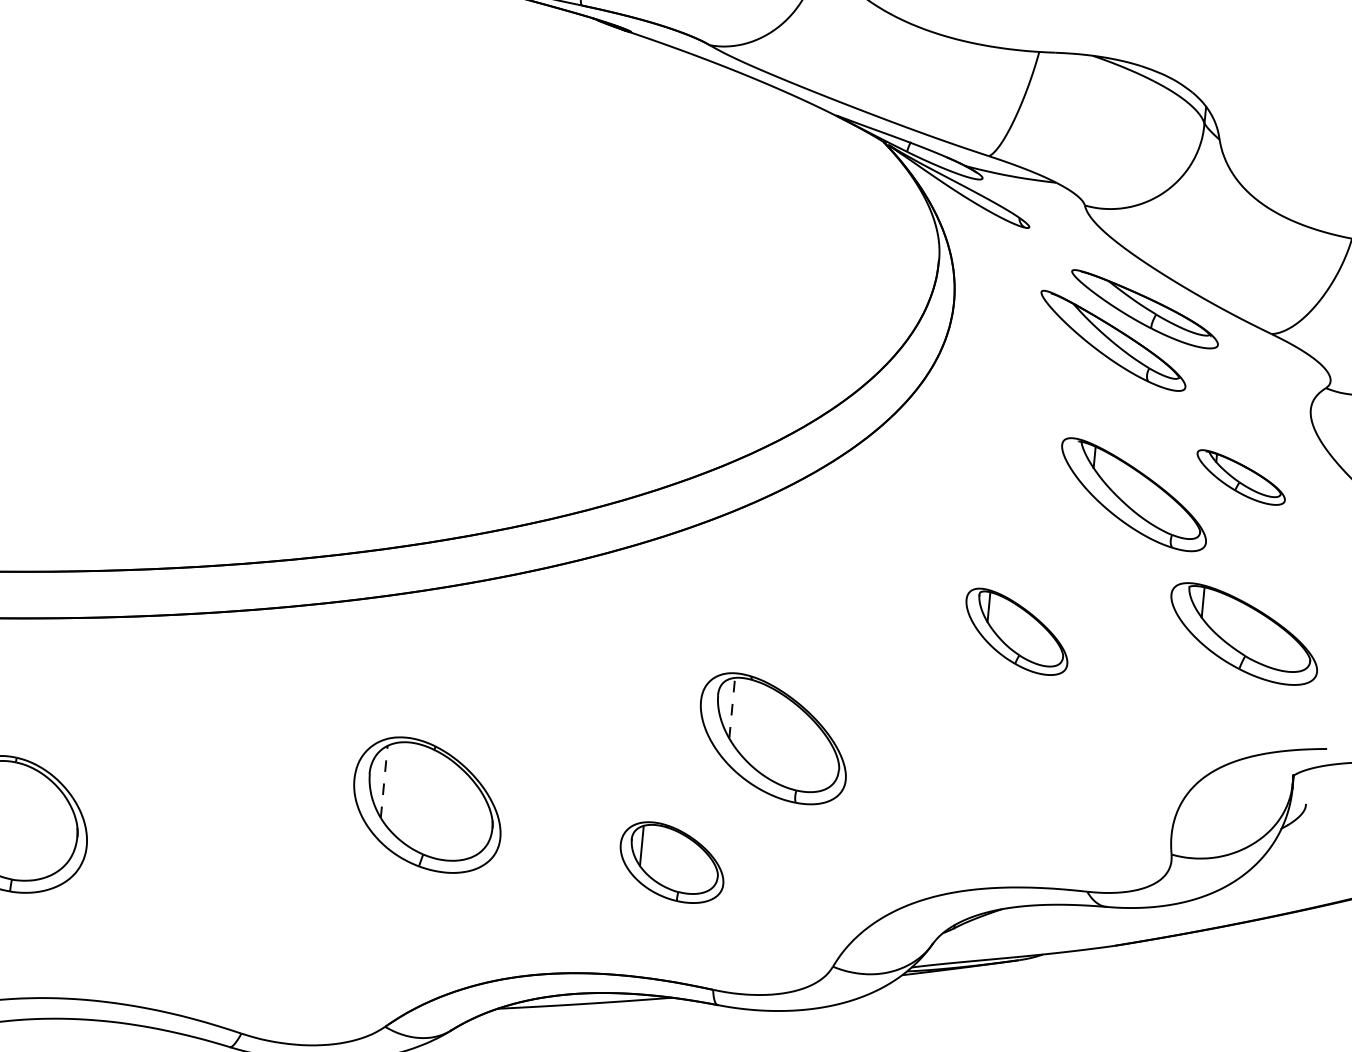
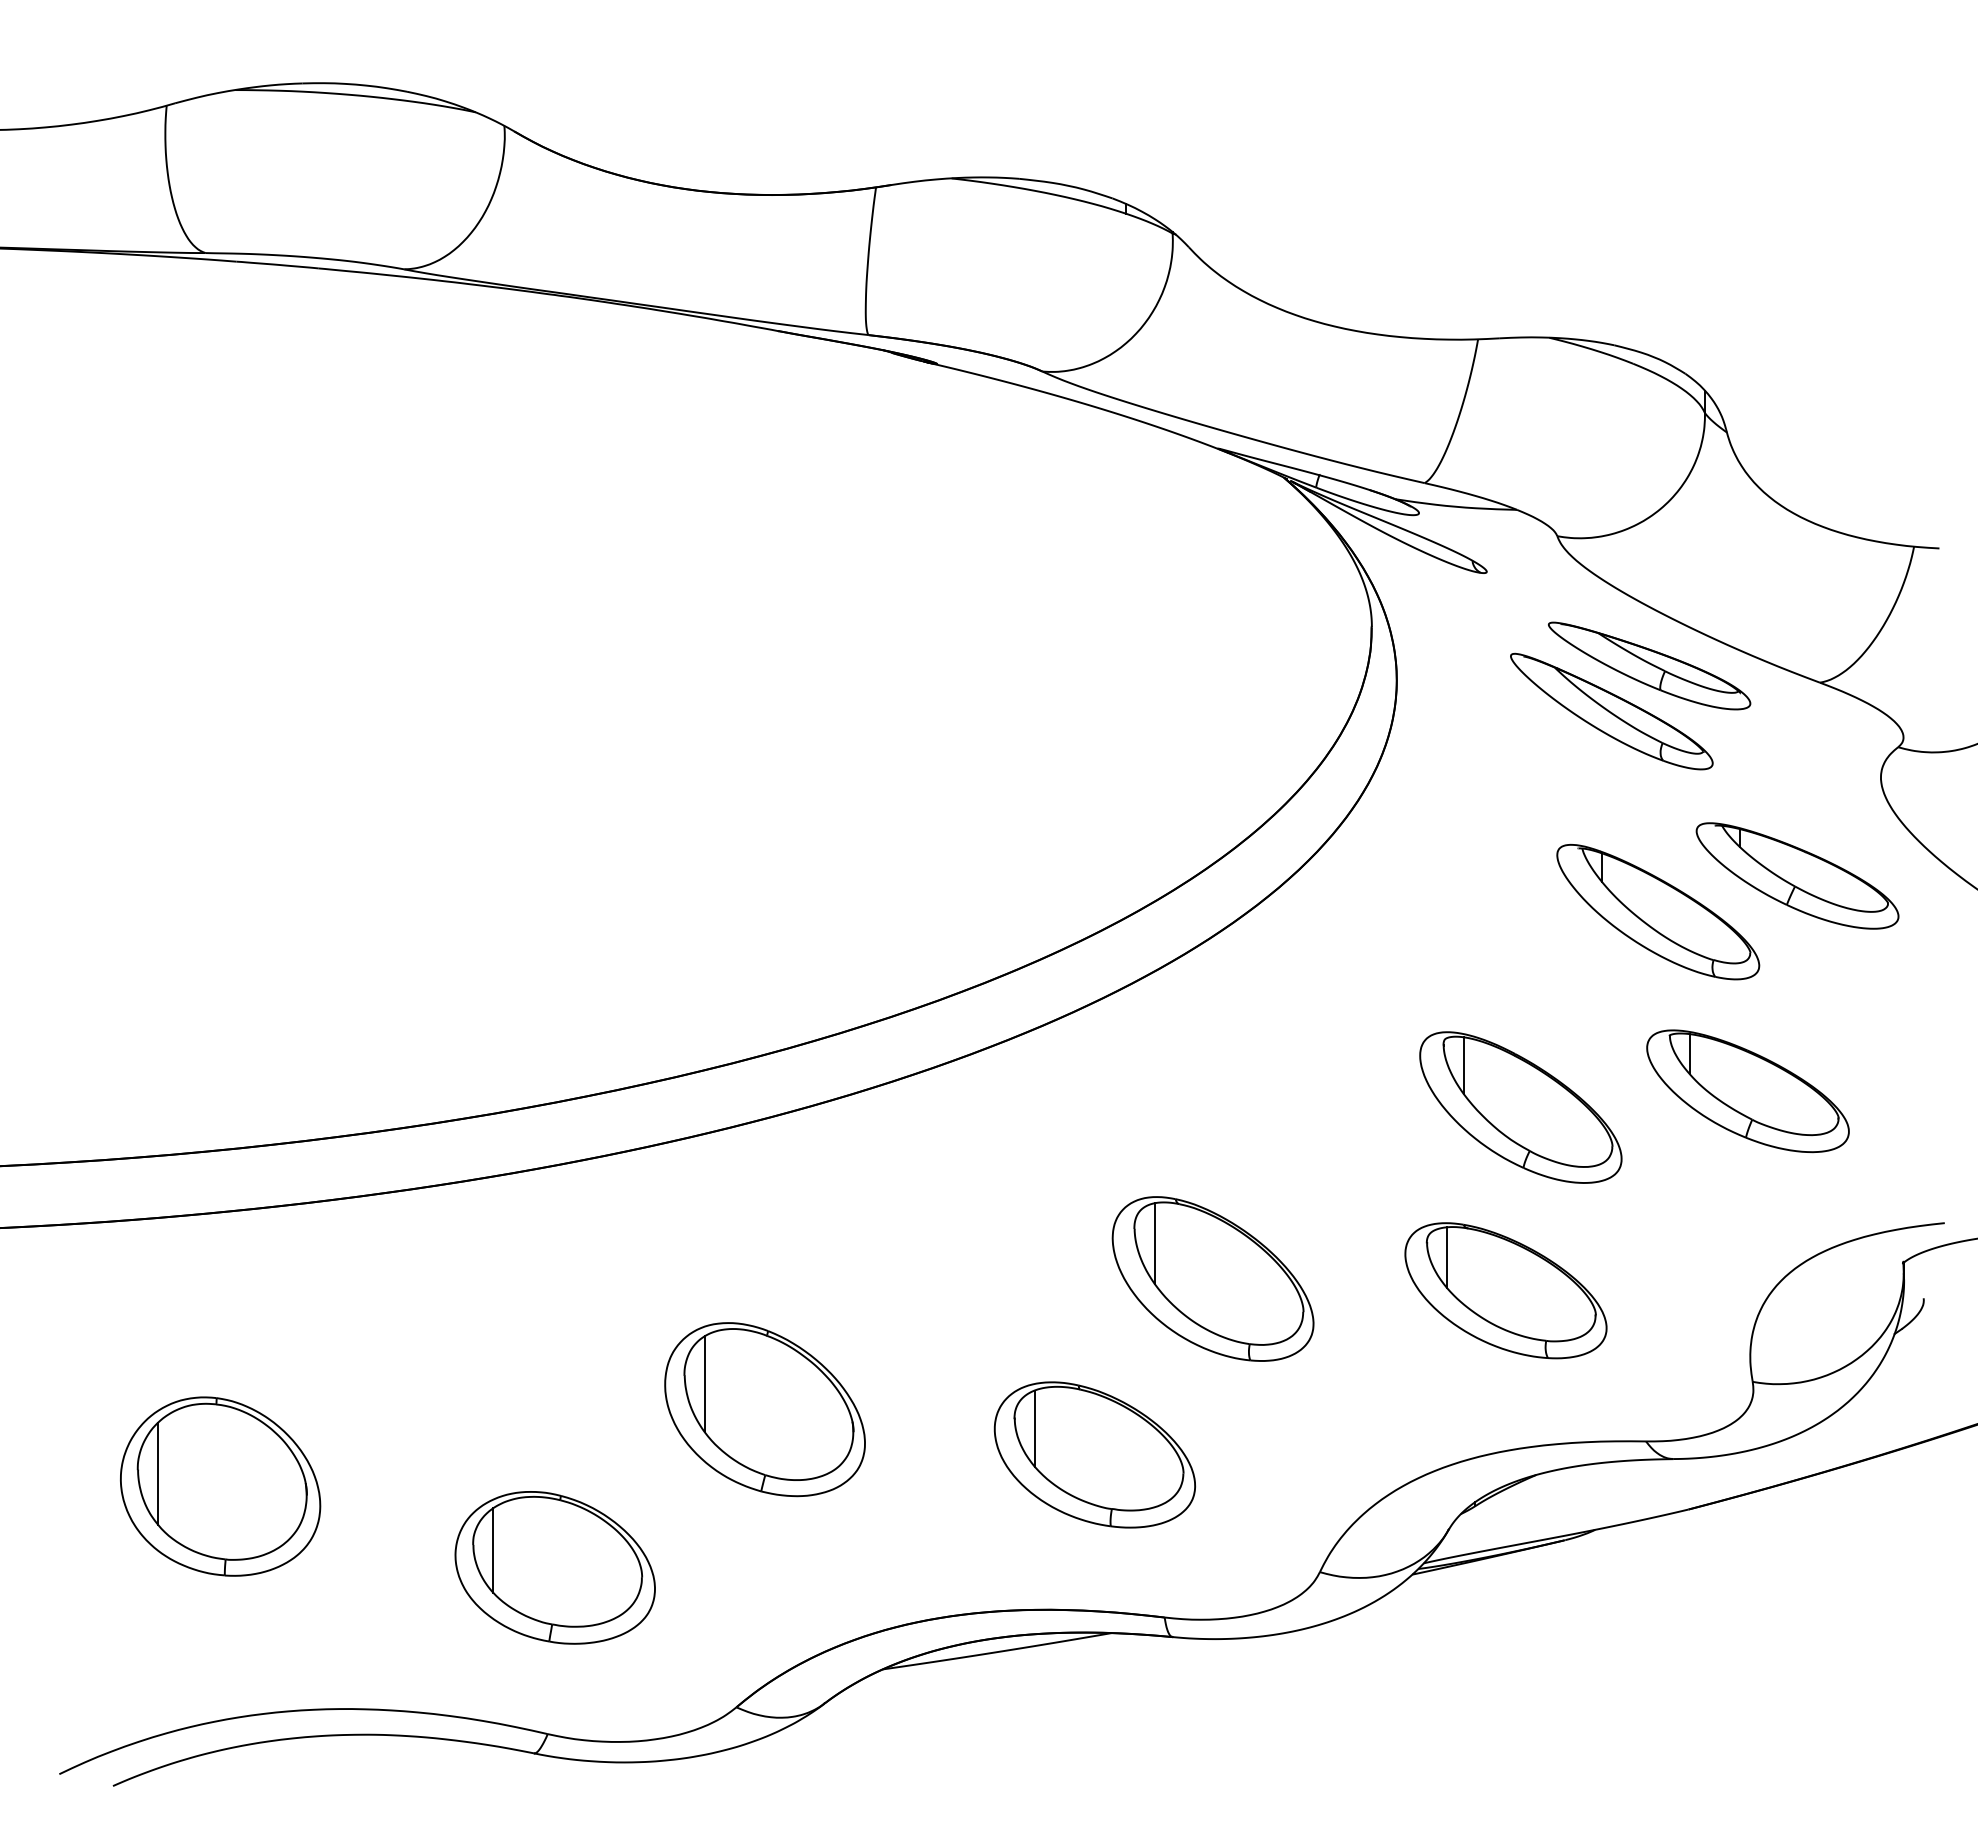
part: (1241, 477) -> (1797, 875), size x1.67
part: (1016, 631) -> (1520, 1107), size x1.43
part: (1243, 634) -> (1747, 1091), moved
line: (732, 708) -> (1154, 1243), dashed -> solid
part: (992, 768) -> (1505, 1290), added
line: (384, 781) -> (704, 1383), dashed -> solid
part: (671, 862) -> (1094, 1454), size x1.43
part: (258, 908) -> (554, 1567), added

